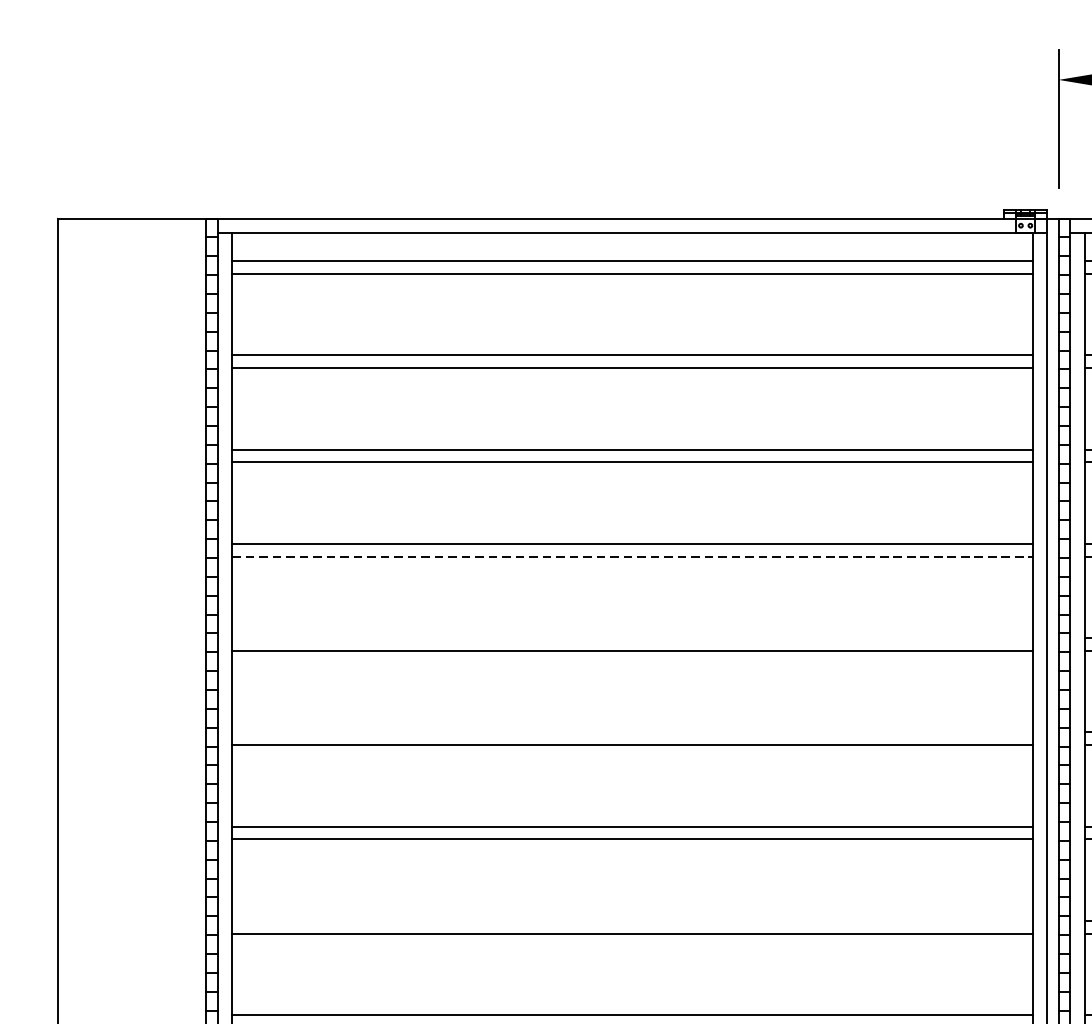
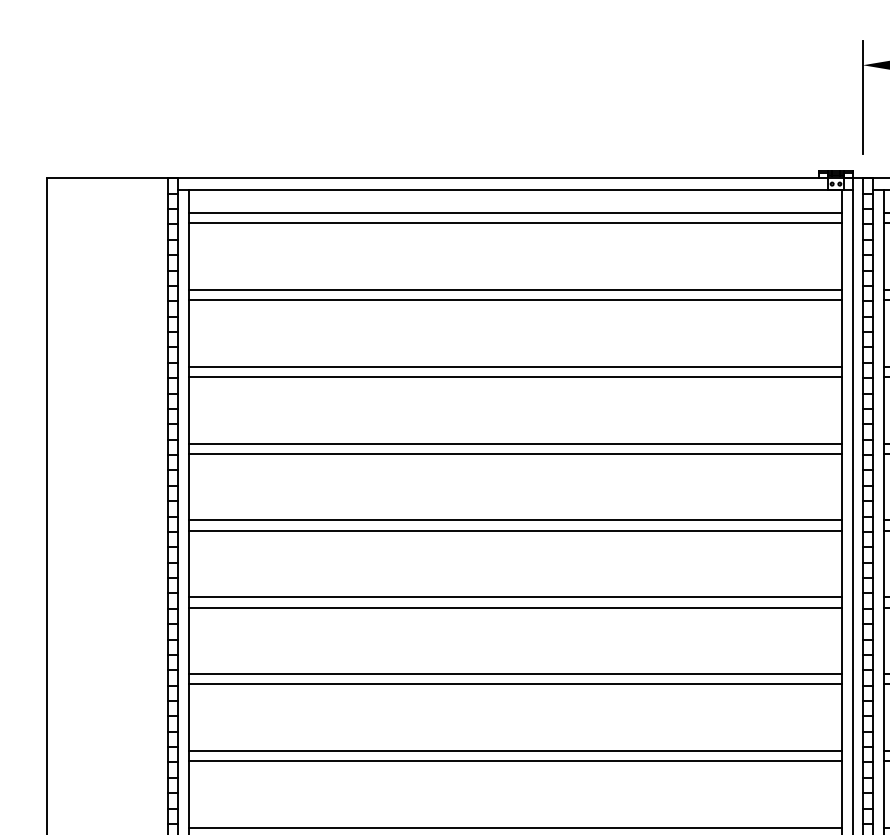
line: (633, 556) -> (516, 453), dashed -> solid
line: (632, 638) -> (515, 520), added
line: (632, 732) -> (515, 597), added
line: (632, 920) -> (515, 750), added

